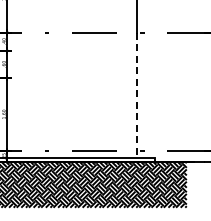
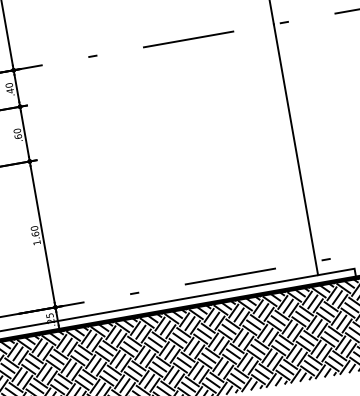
line: (137, 95) -> (296, 150), dashed -> solid

